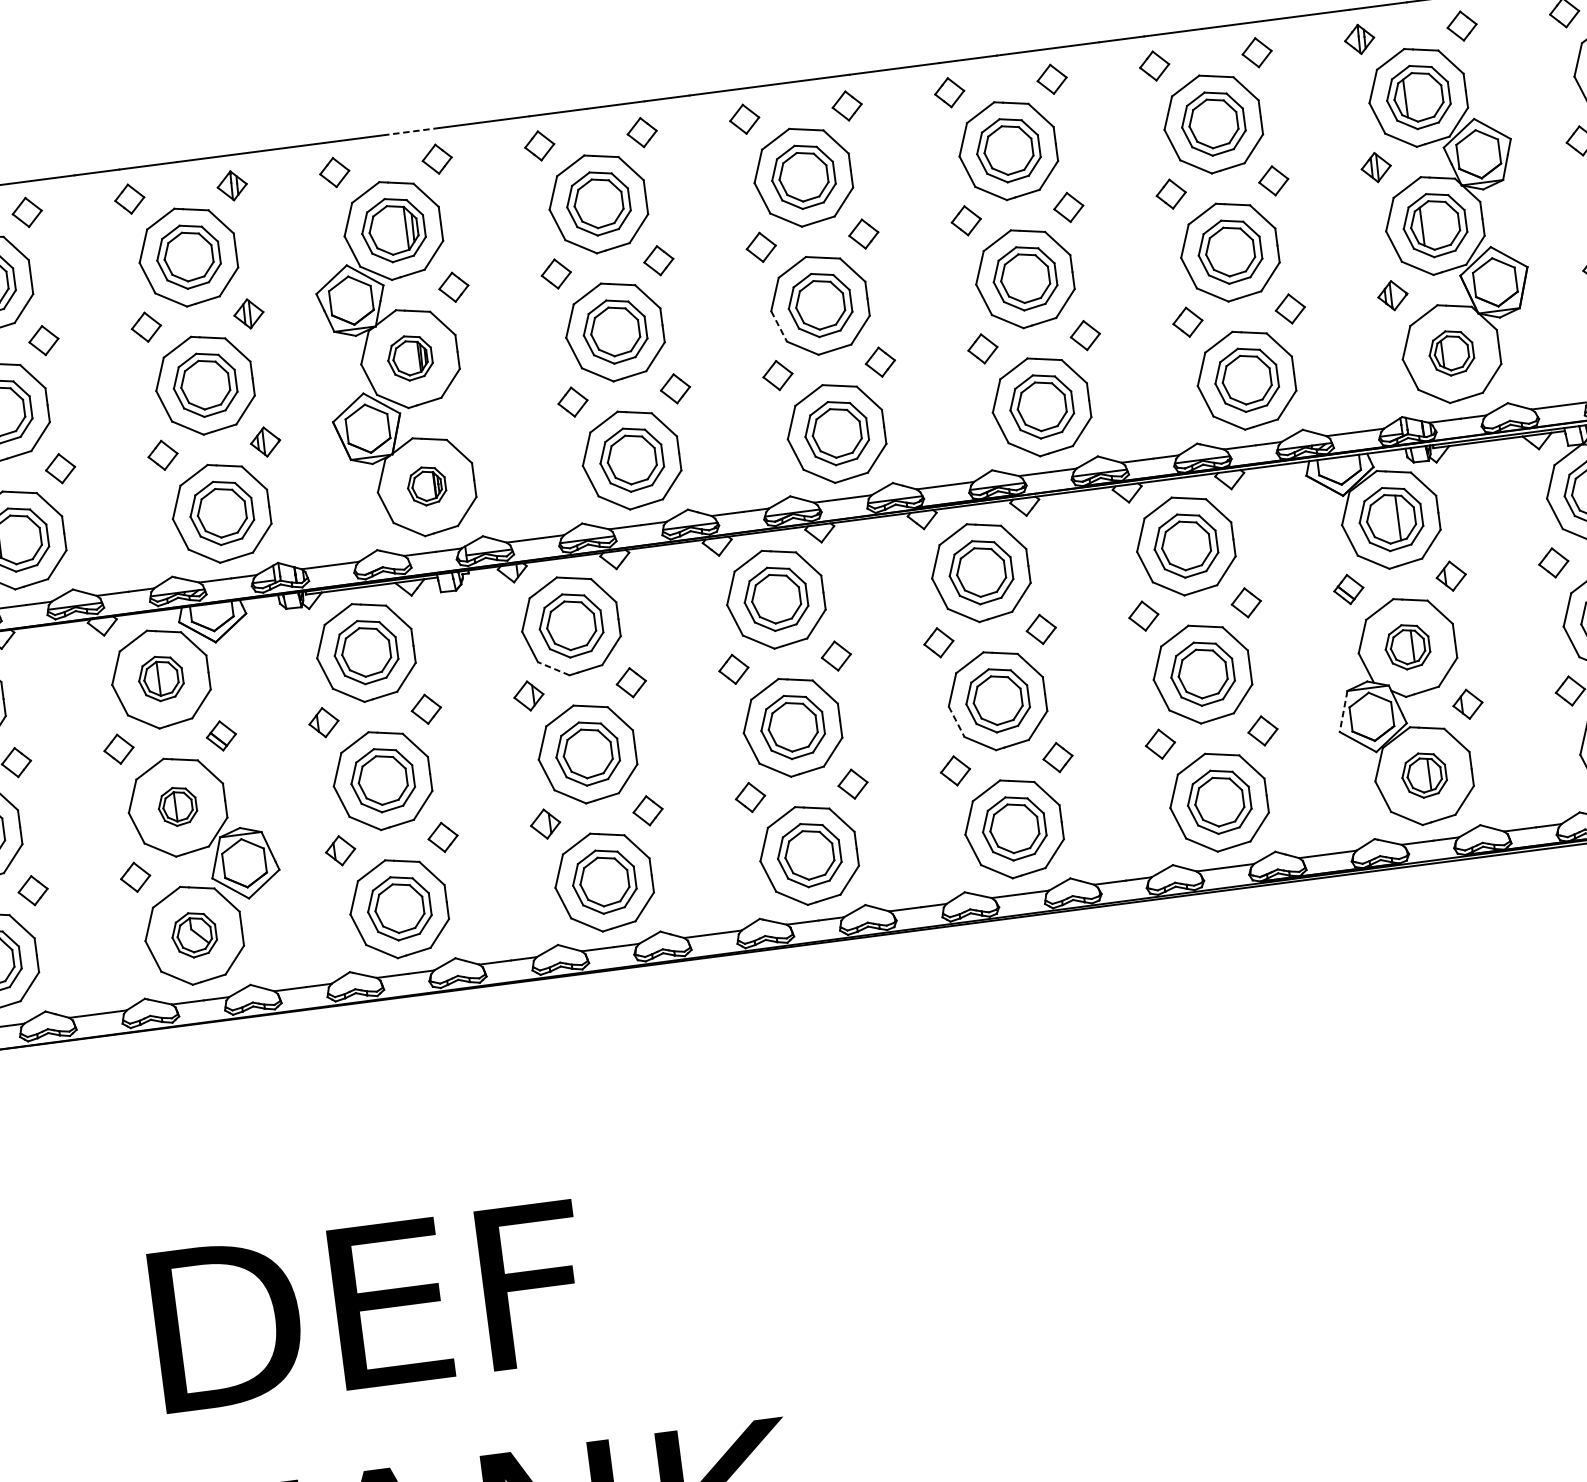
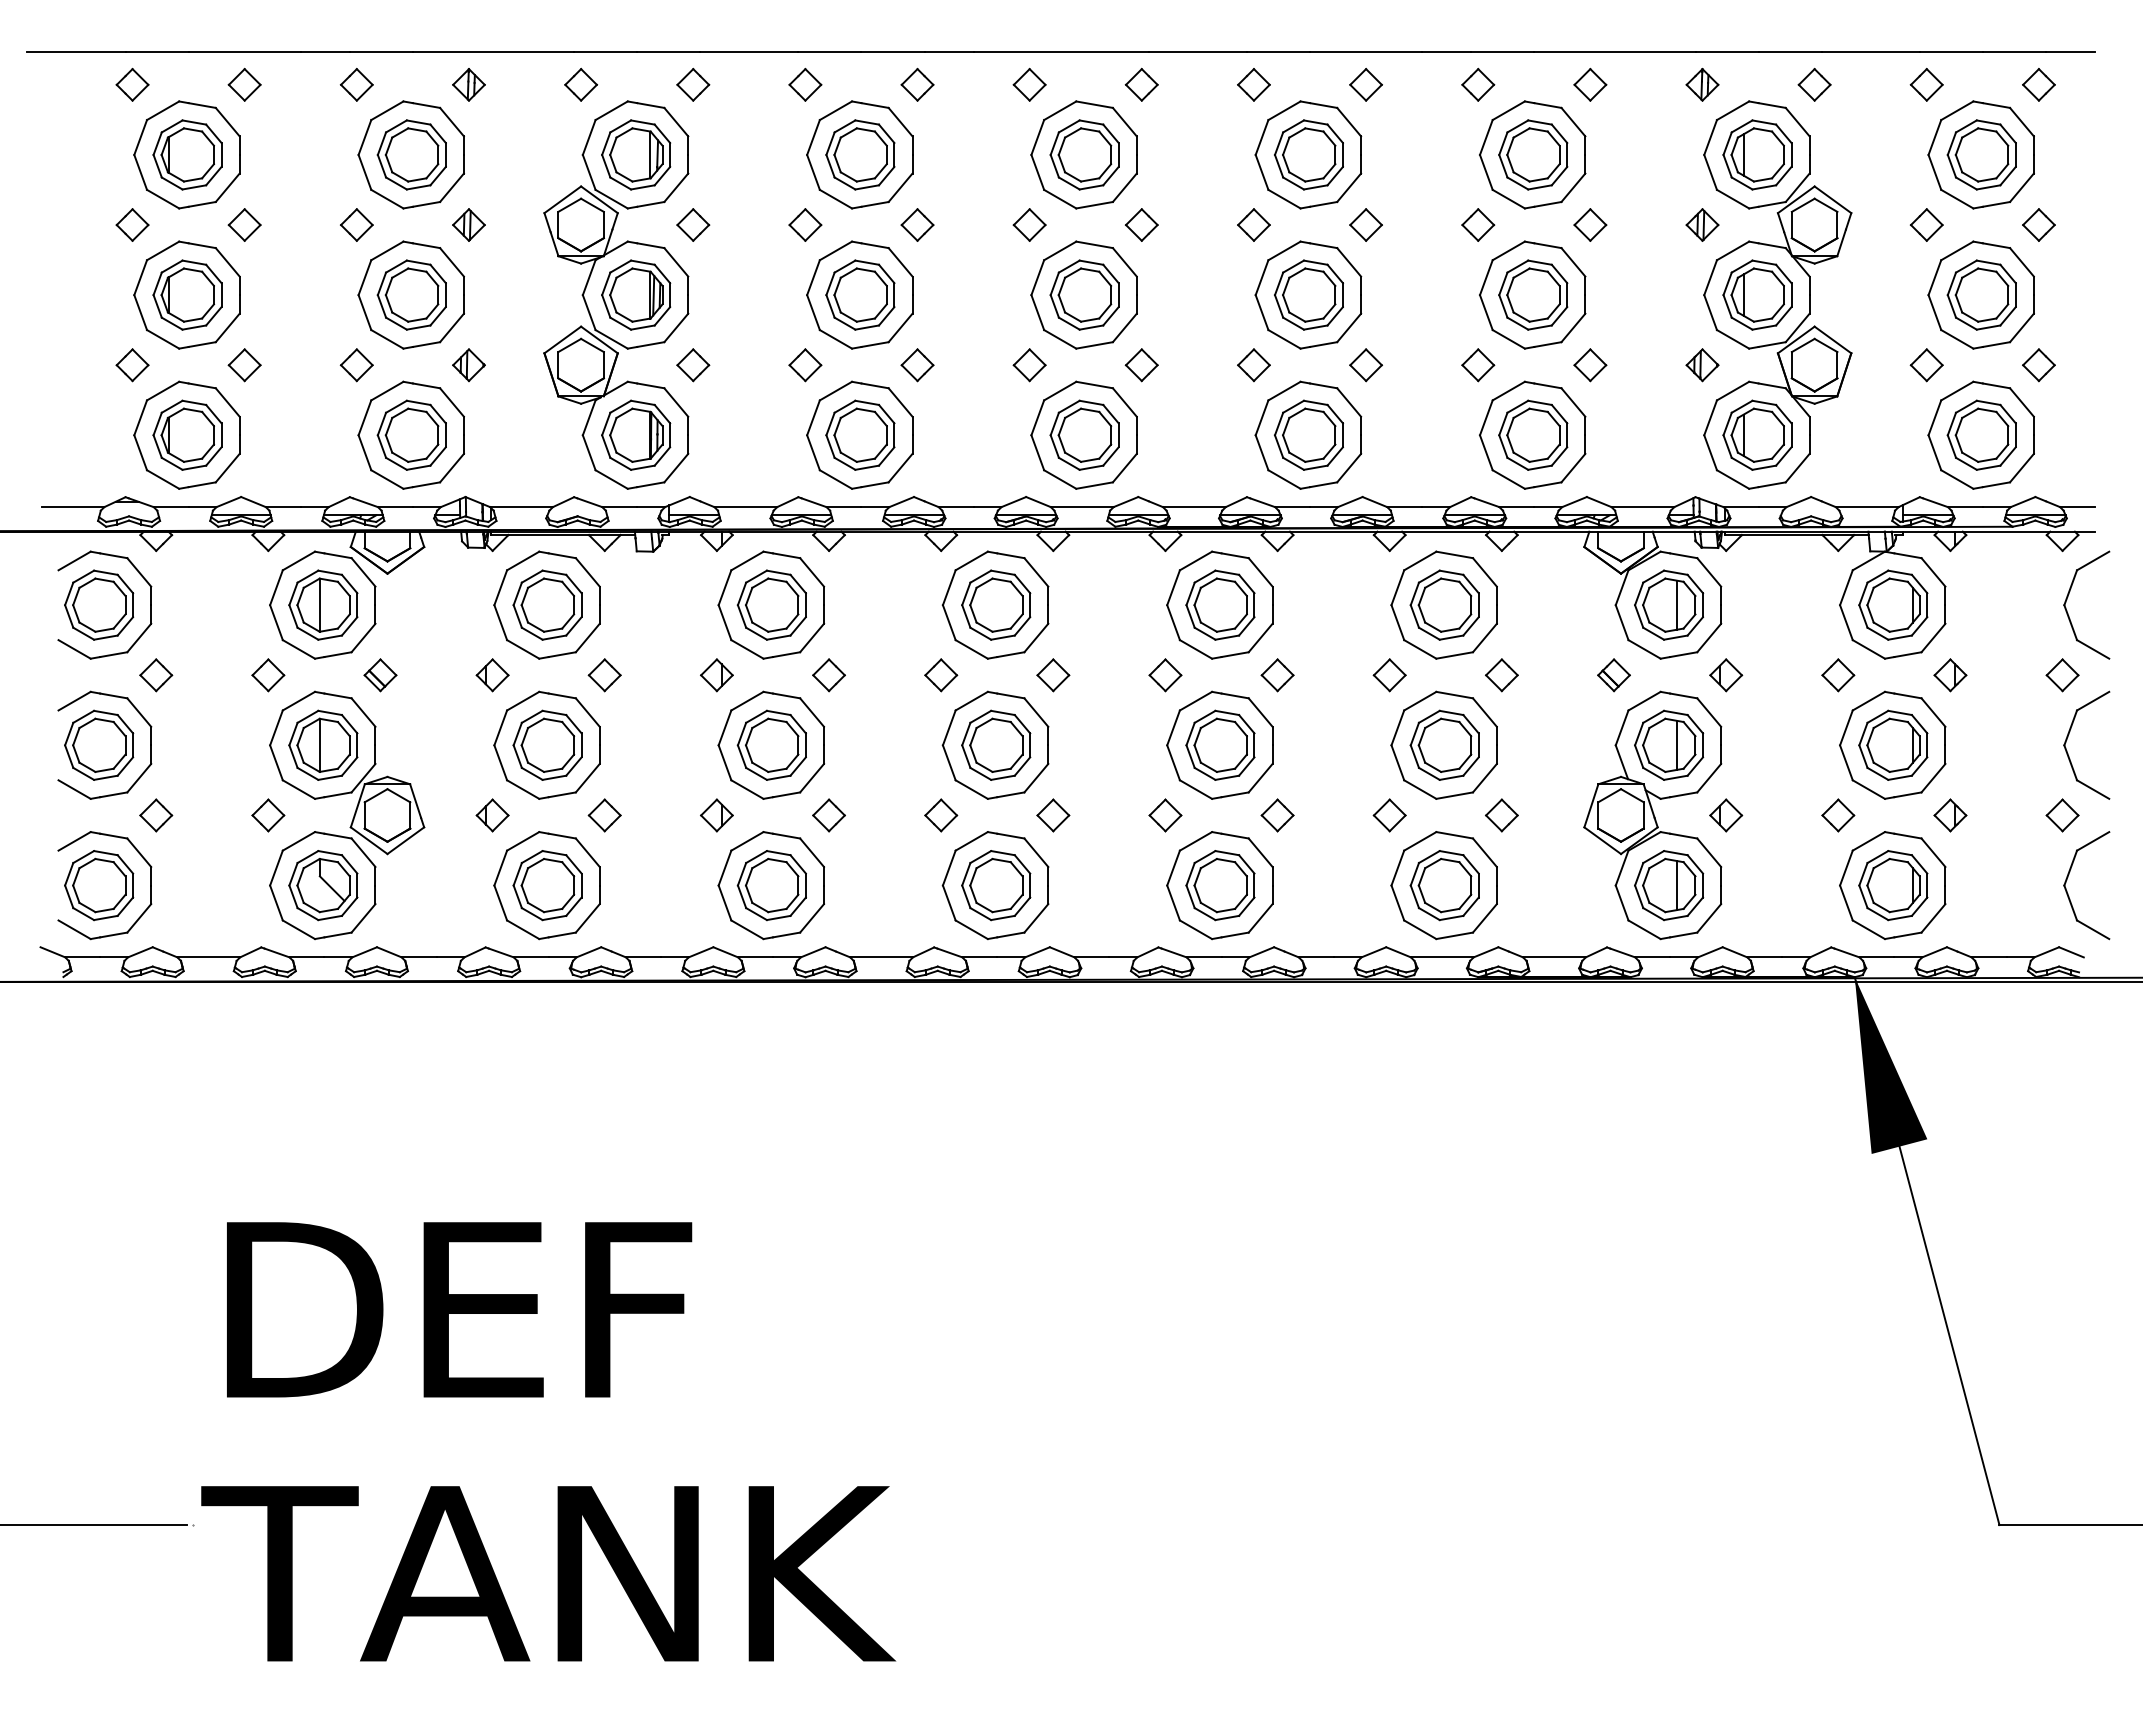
line: (410, 131) -> (668, 51), dashed -> solid
line: (778, 326) -> (1037, 312), dashed -> solid
part: (1451, 352) -> (1757, 434), size x1.43
part: (410, 357) -> (636, 294), size x1.43
part: (470, 415) -> (693, 365), added
part: (426, 485) -> (636, 434), size x1.67
part: (1407, 646) -> (1669, 744), size x1.43
line: (553, 668) -> (747, 649), dashed -> solid
part: (160, 678) -> (323, 604), size x1.43
line: (1343, 711) -> (1591, 805), dashed -> solid
line: (956, 721) -> (1173, 762), dashed -> solid
part: (1424, 775) -> (1669, 885), size x1.43
part: (177, 805) -> (323, 744), size x1.67
part: (194, 934) -> (323, 885), size x1.43

